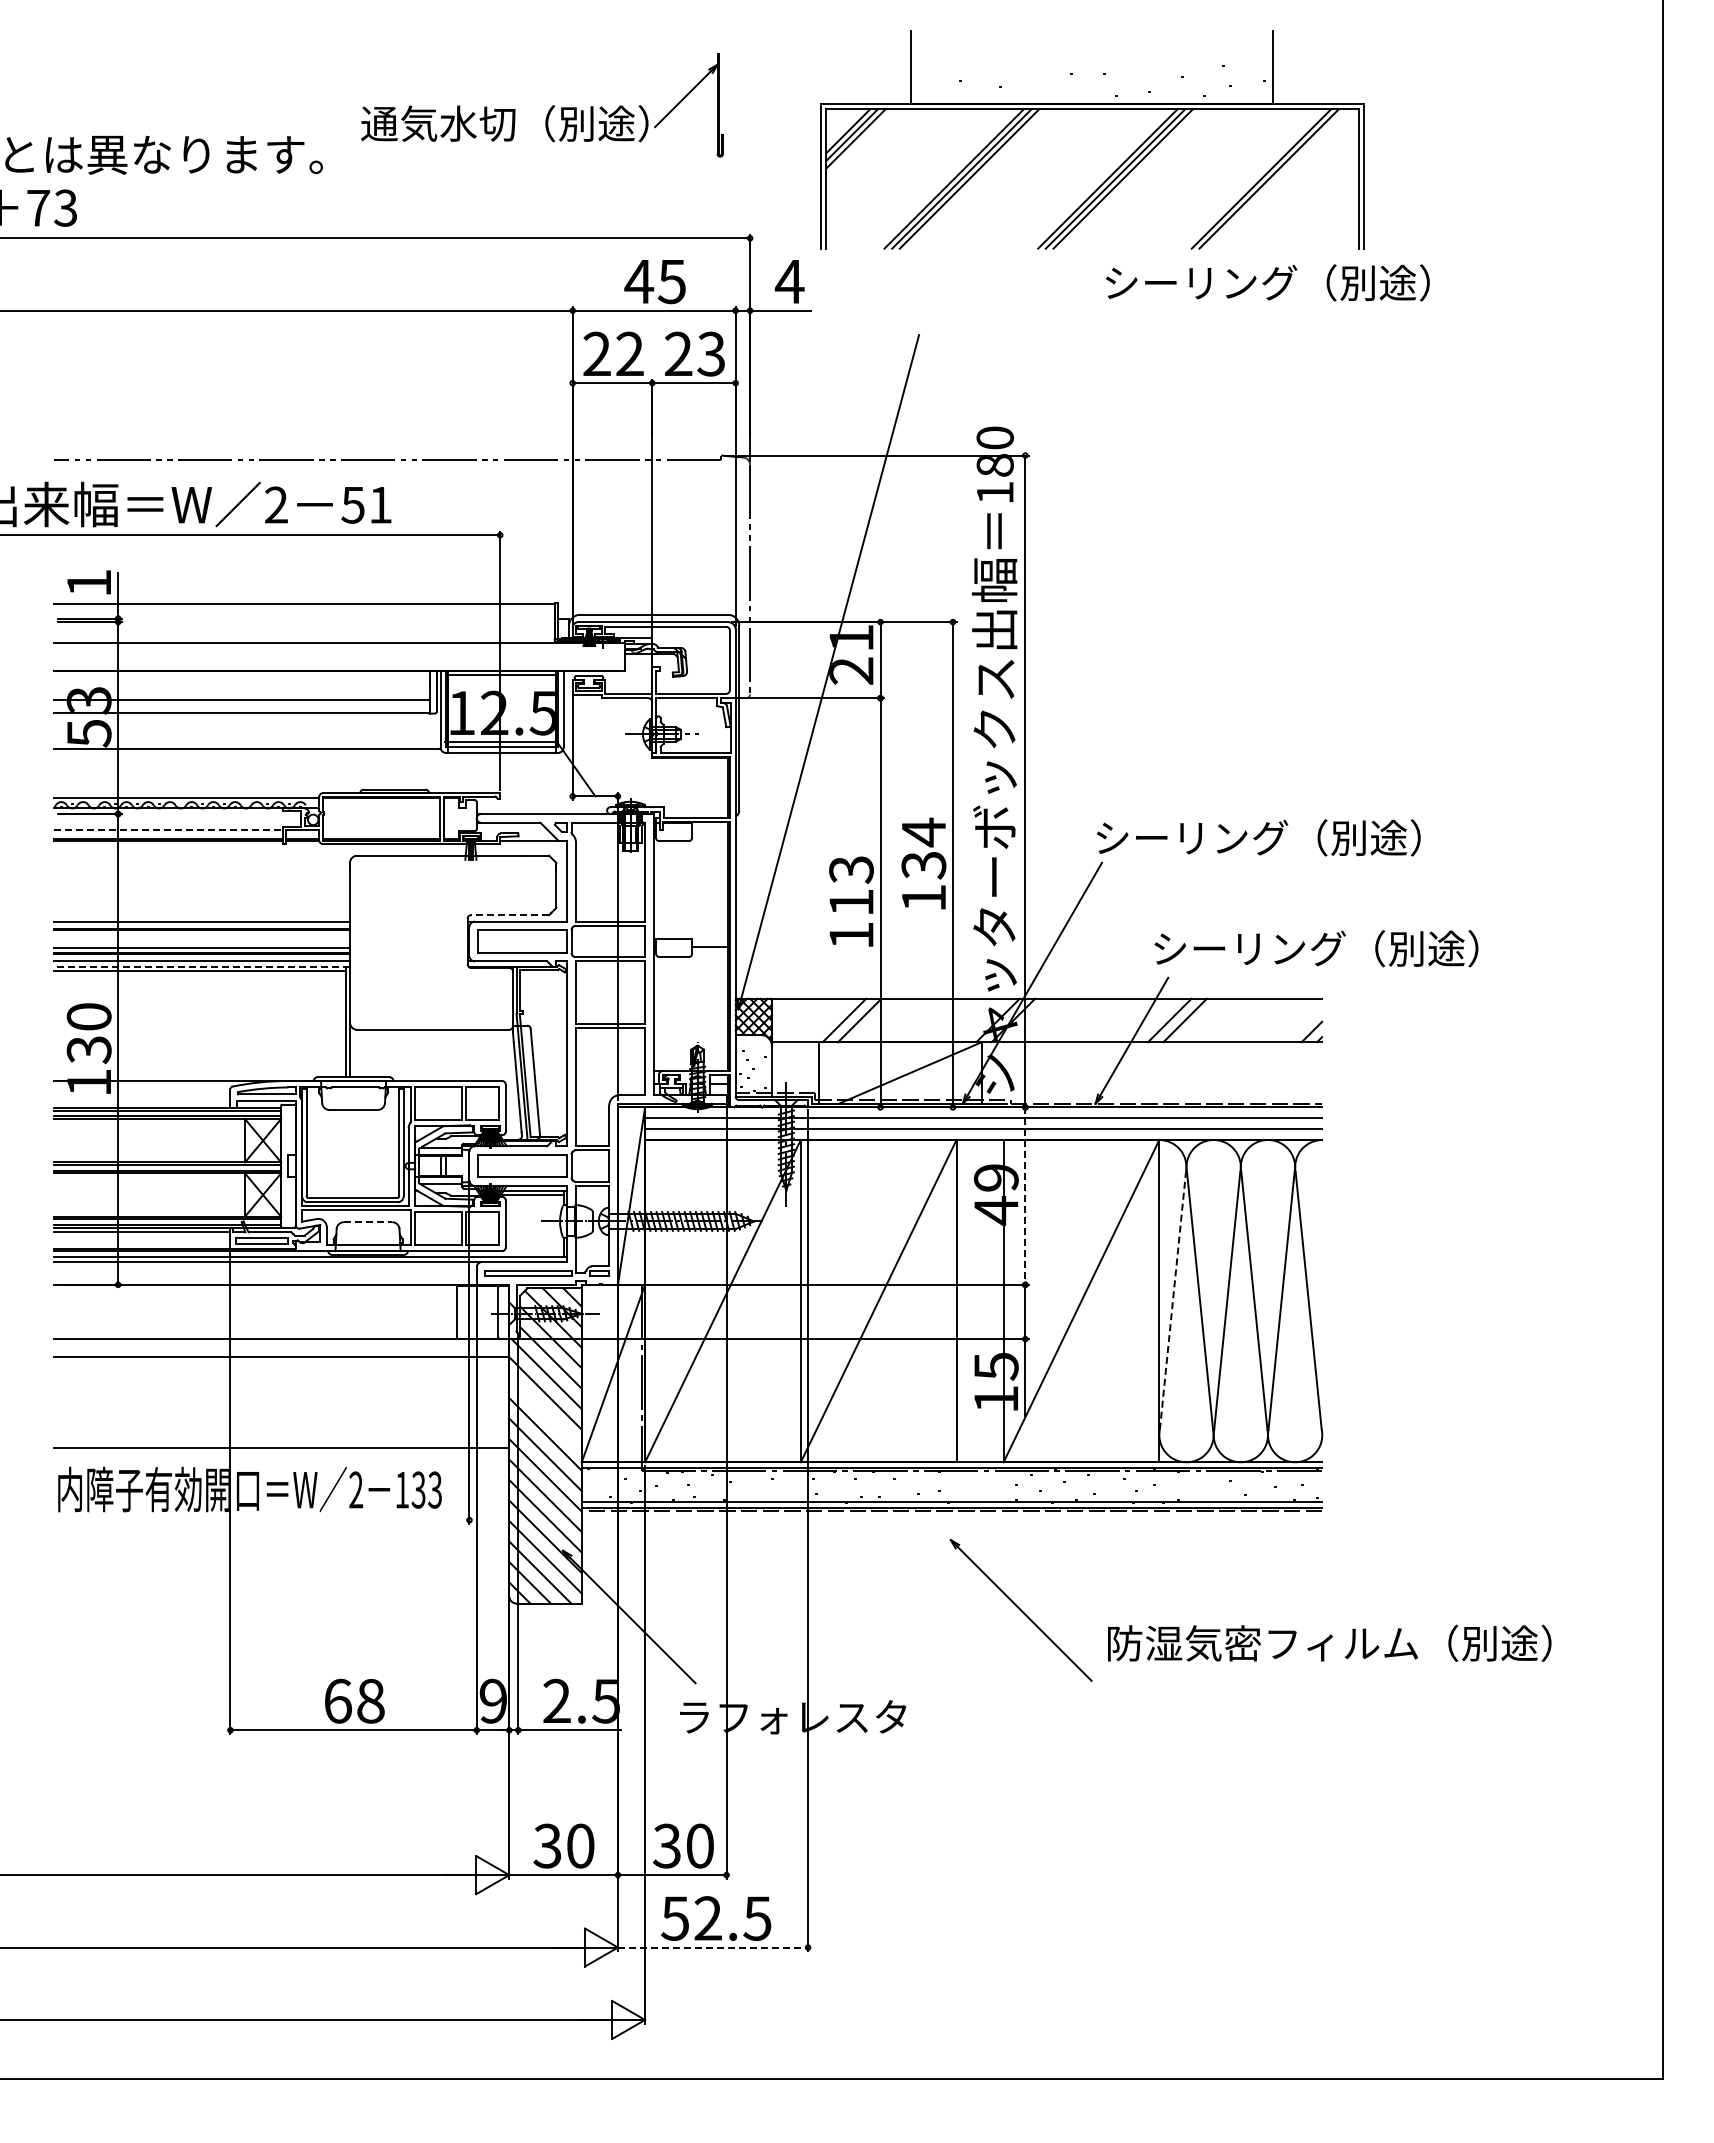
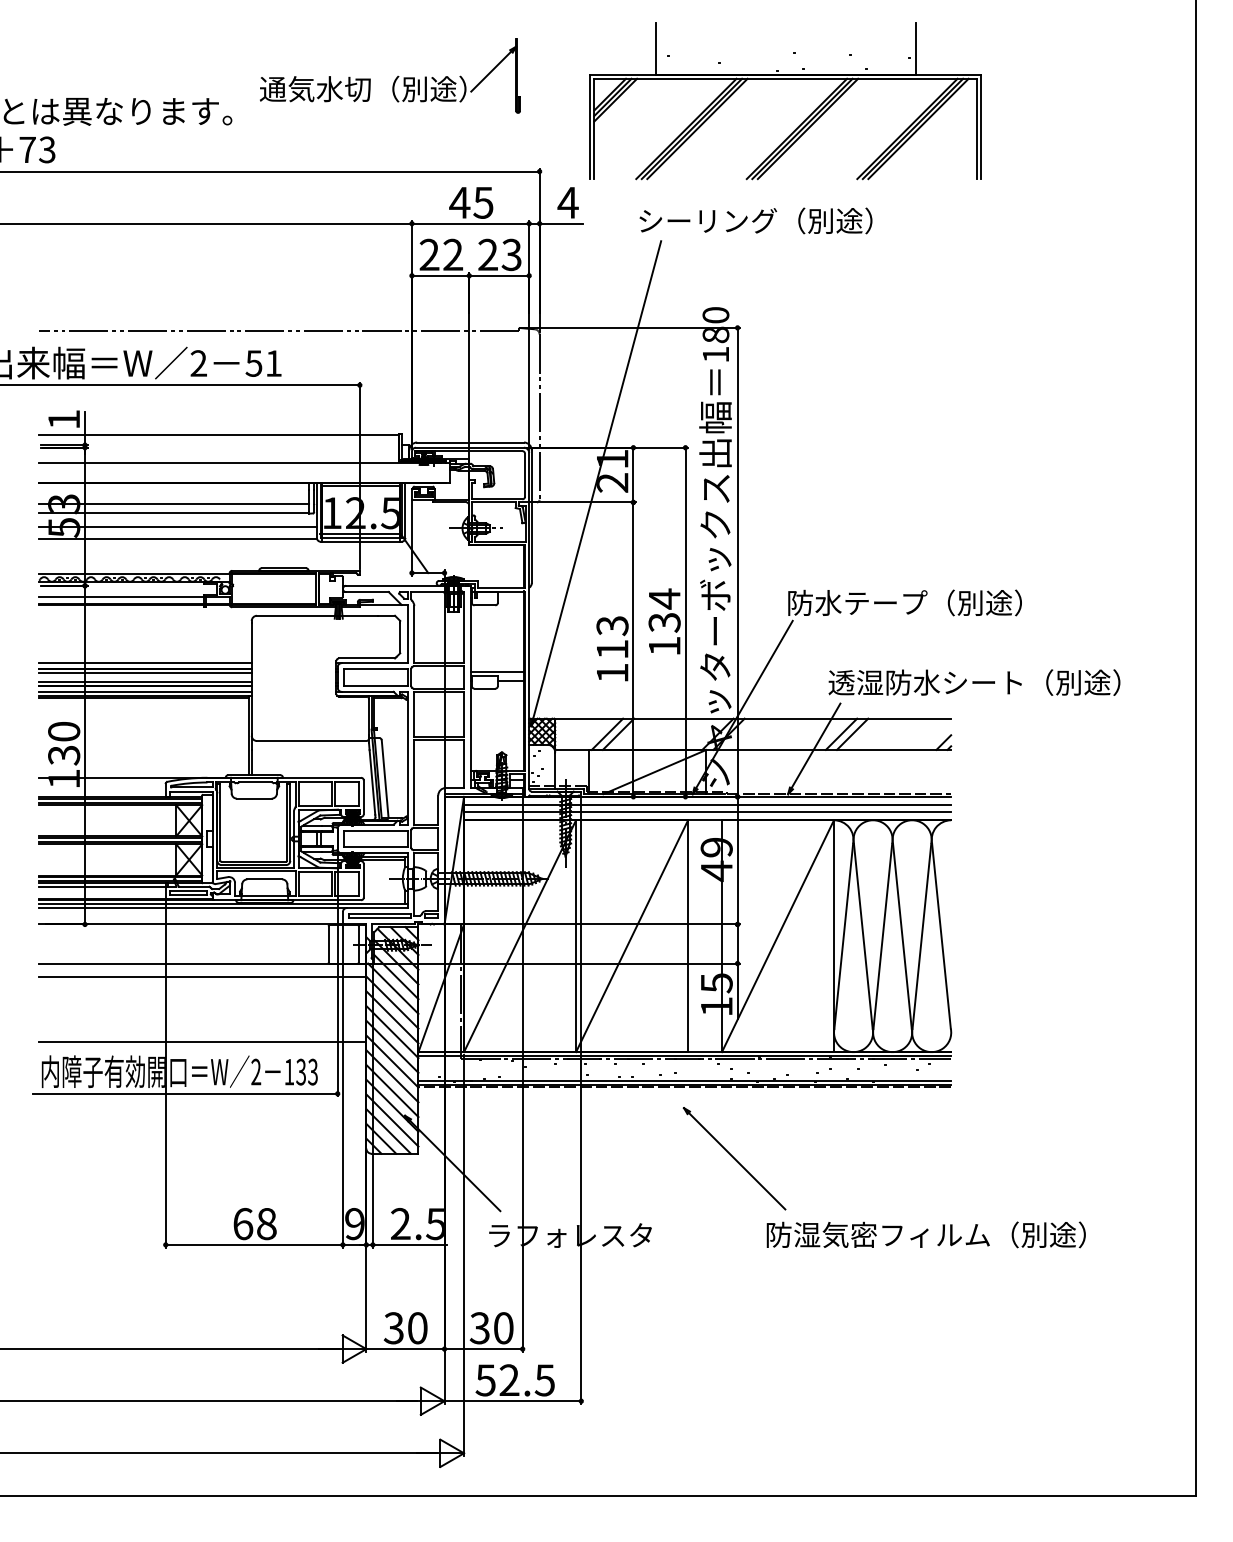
line: (1276, 178) -> (918, 128), added
text: (1267, 282) -> (755, 220), moved
line: (247, 732) -> (178, 527), added
line: (169, 829) -> (121, 596), dashed -> solid
text: (1192, 837) -> (857, 602), シーリング（別途） -> 防水テープ（別途）
line: (510, 915) -> (367, 658), dashed -> solid
line: (691, 933) -> (497, 671), added
line: (201, 935) -> (144, 673), added
text: (1354, 948) -> (974, 682), シーリング（別途） -> 透湿防水シート（別途）
line: (202, 966) -> (145, 695), dashed -> solid
line: (1025, 1196) -> (737, 860), dashed -> solid
line: (368, 1222) -> (265, 879), dashed -> solid
line: (1172, 1300) -> (843, 935), dashed -> solid
line: (545, 1413) -> (392, 1017), added
line: (257, 1520) -> (185, 1094), added
text: (1329, 1642) -> (926, 1234), moved
line: (713, 1947) -> (513, 1401), dashed -> solid

